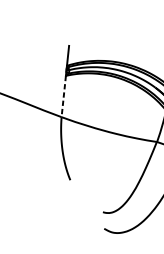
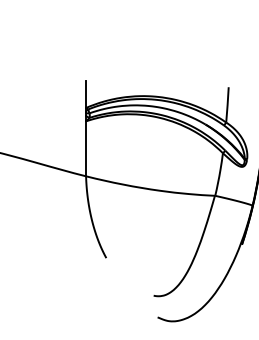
line: (64, 97) -> (86, 149), dashed -> solid

